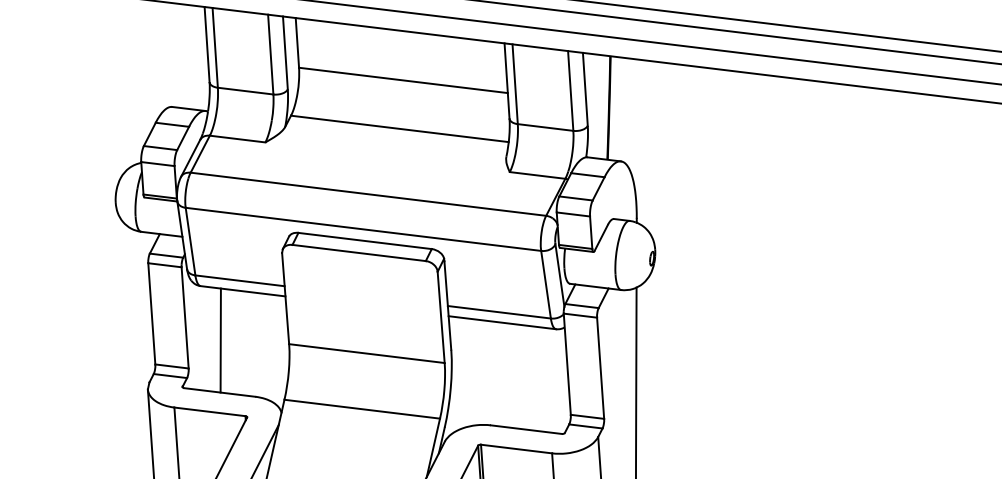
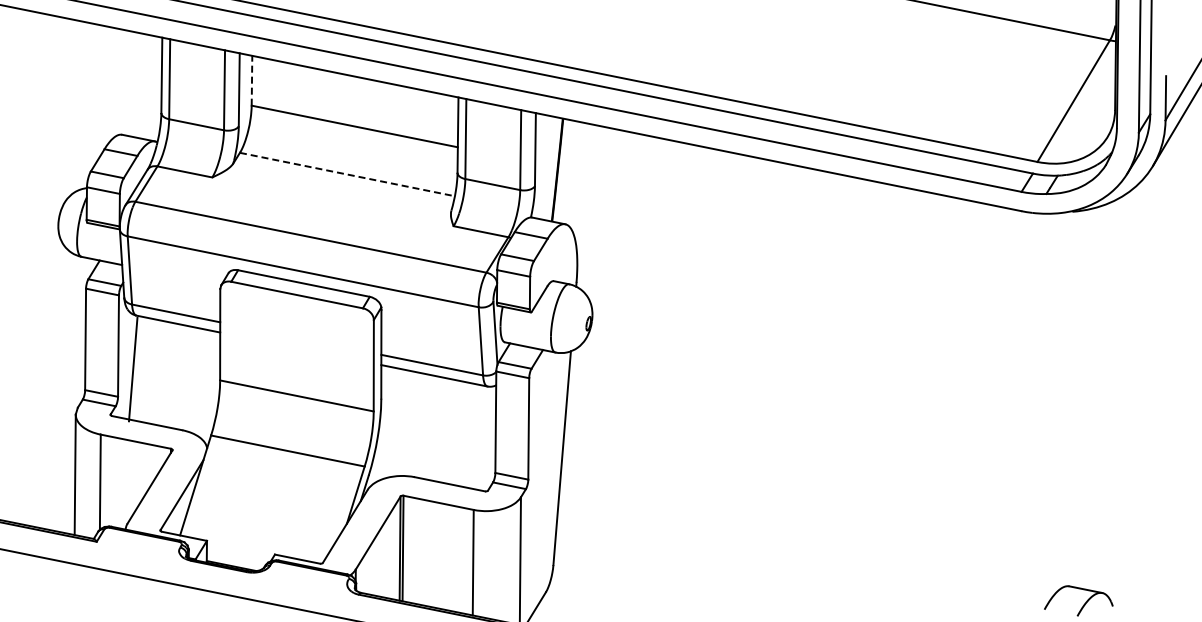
line: (297, 42) -> (252, 80), solid -> dashed
line: (399, 128) -> (347, 174), solid -> dashed
line: (221, 340) -> (133, 369), moved

